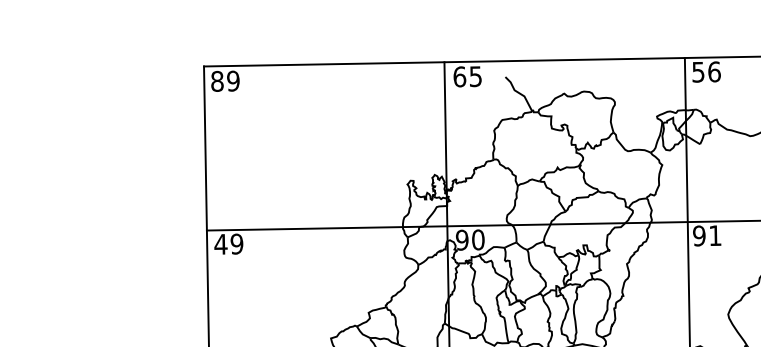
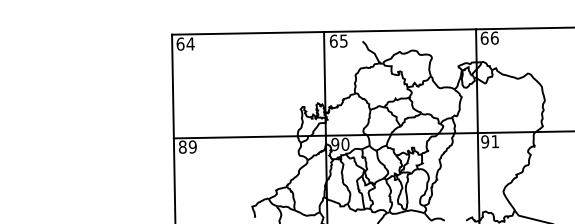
text: (698, 70) -> (484, 37), 56 -> 66
text: (225, 80) -> (185, 43), 89 -> 64
text: (220, 243) -> (182, 146), 49 -> 89

